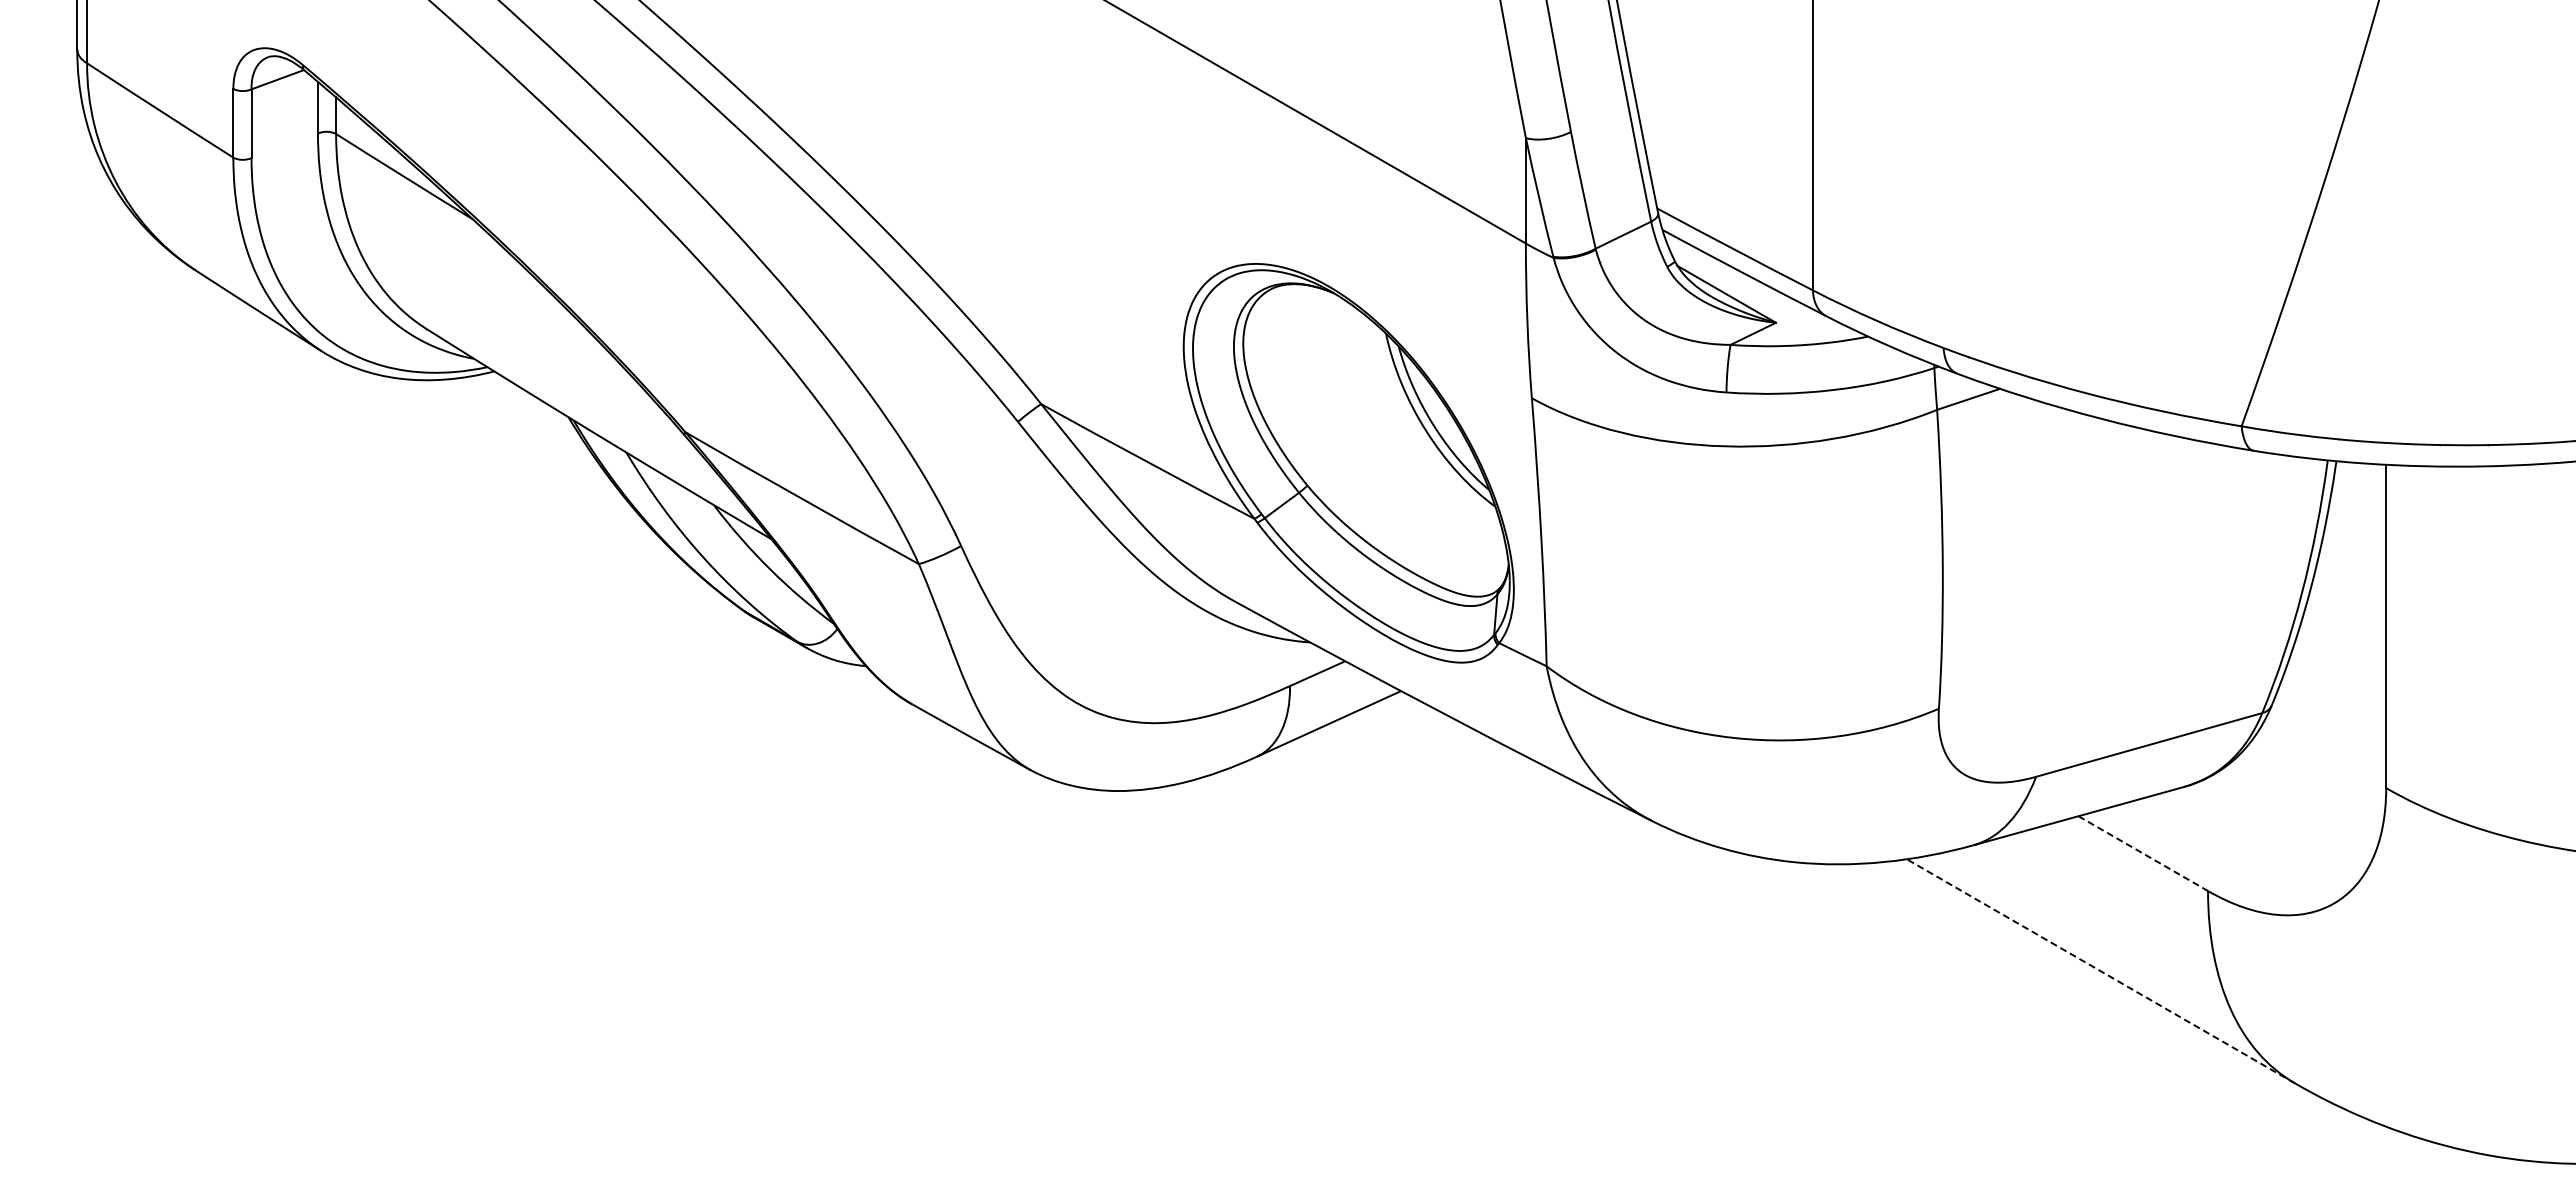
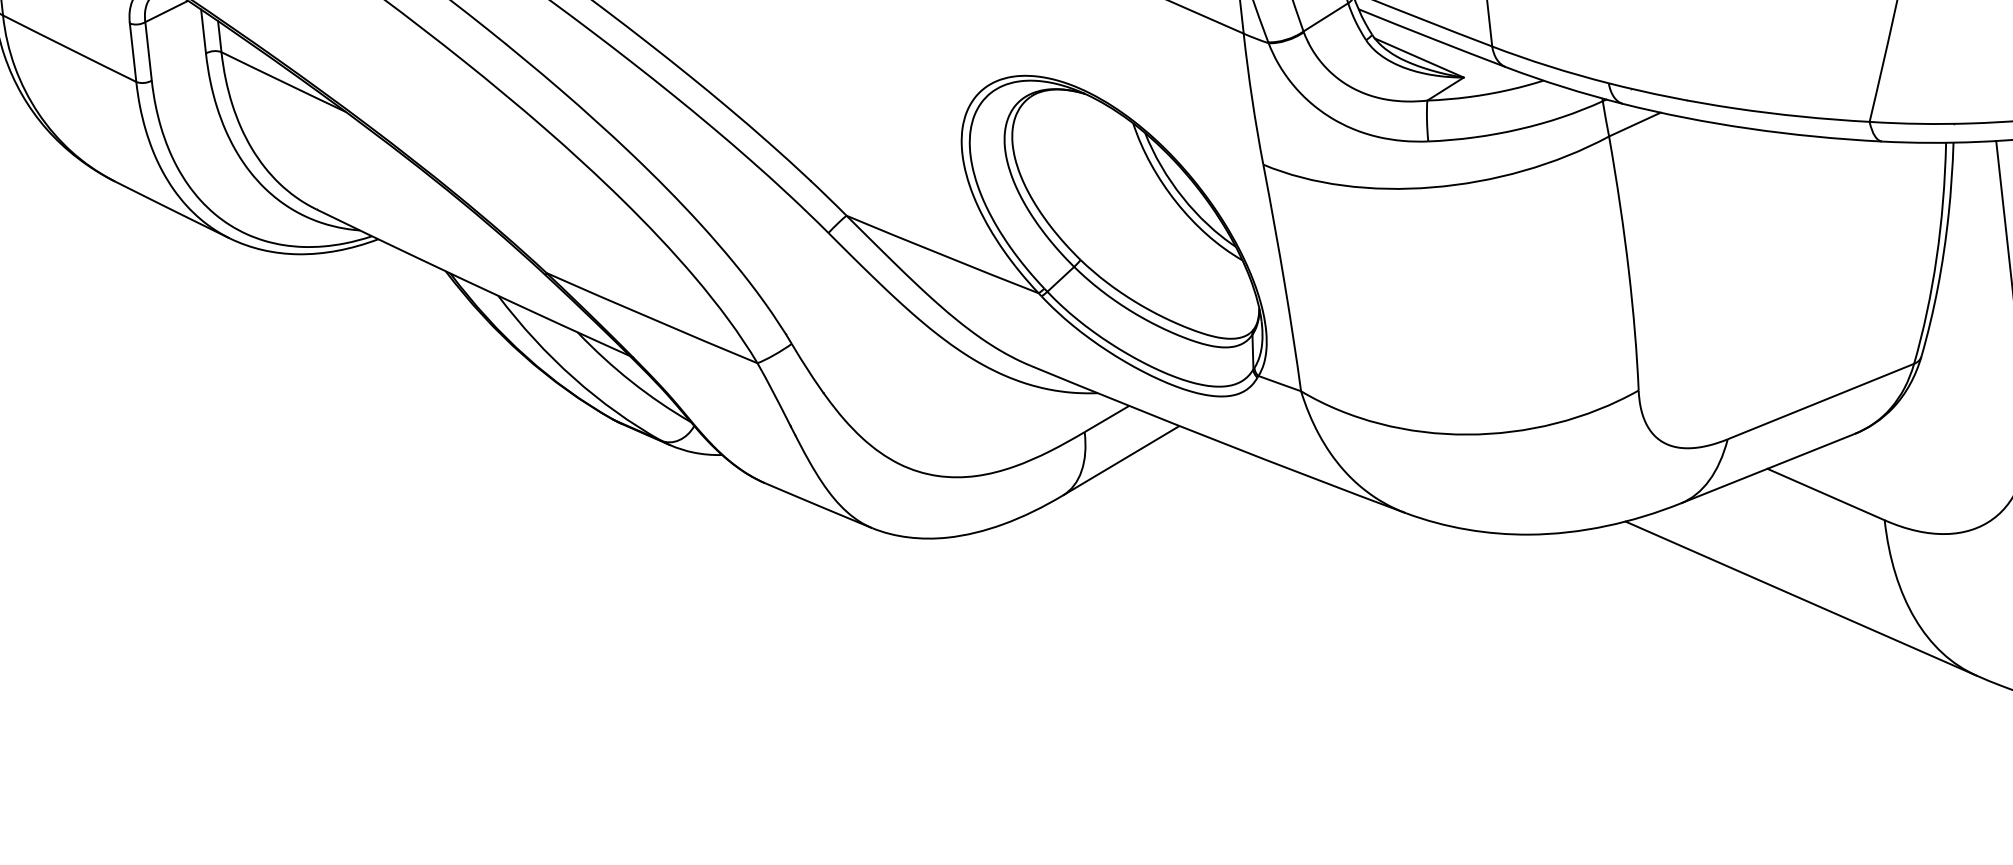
line: (2143, 853) -> (1826, 494), dashed -> solid
line: (2100, 971) -> (1800, 598), dashed -> solid

